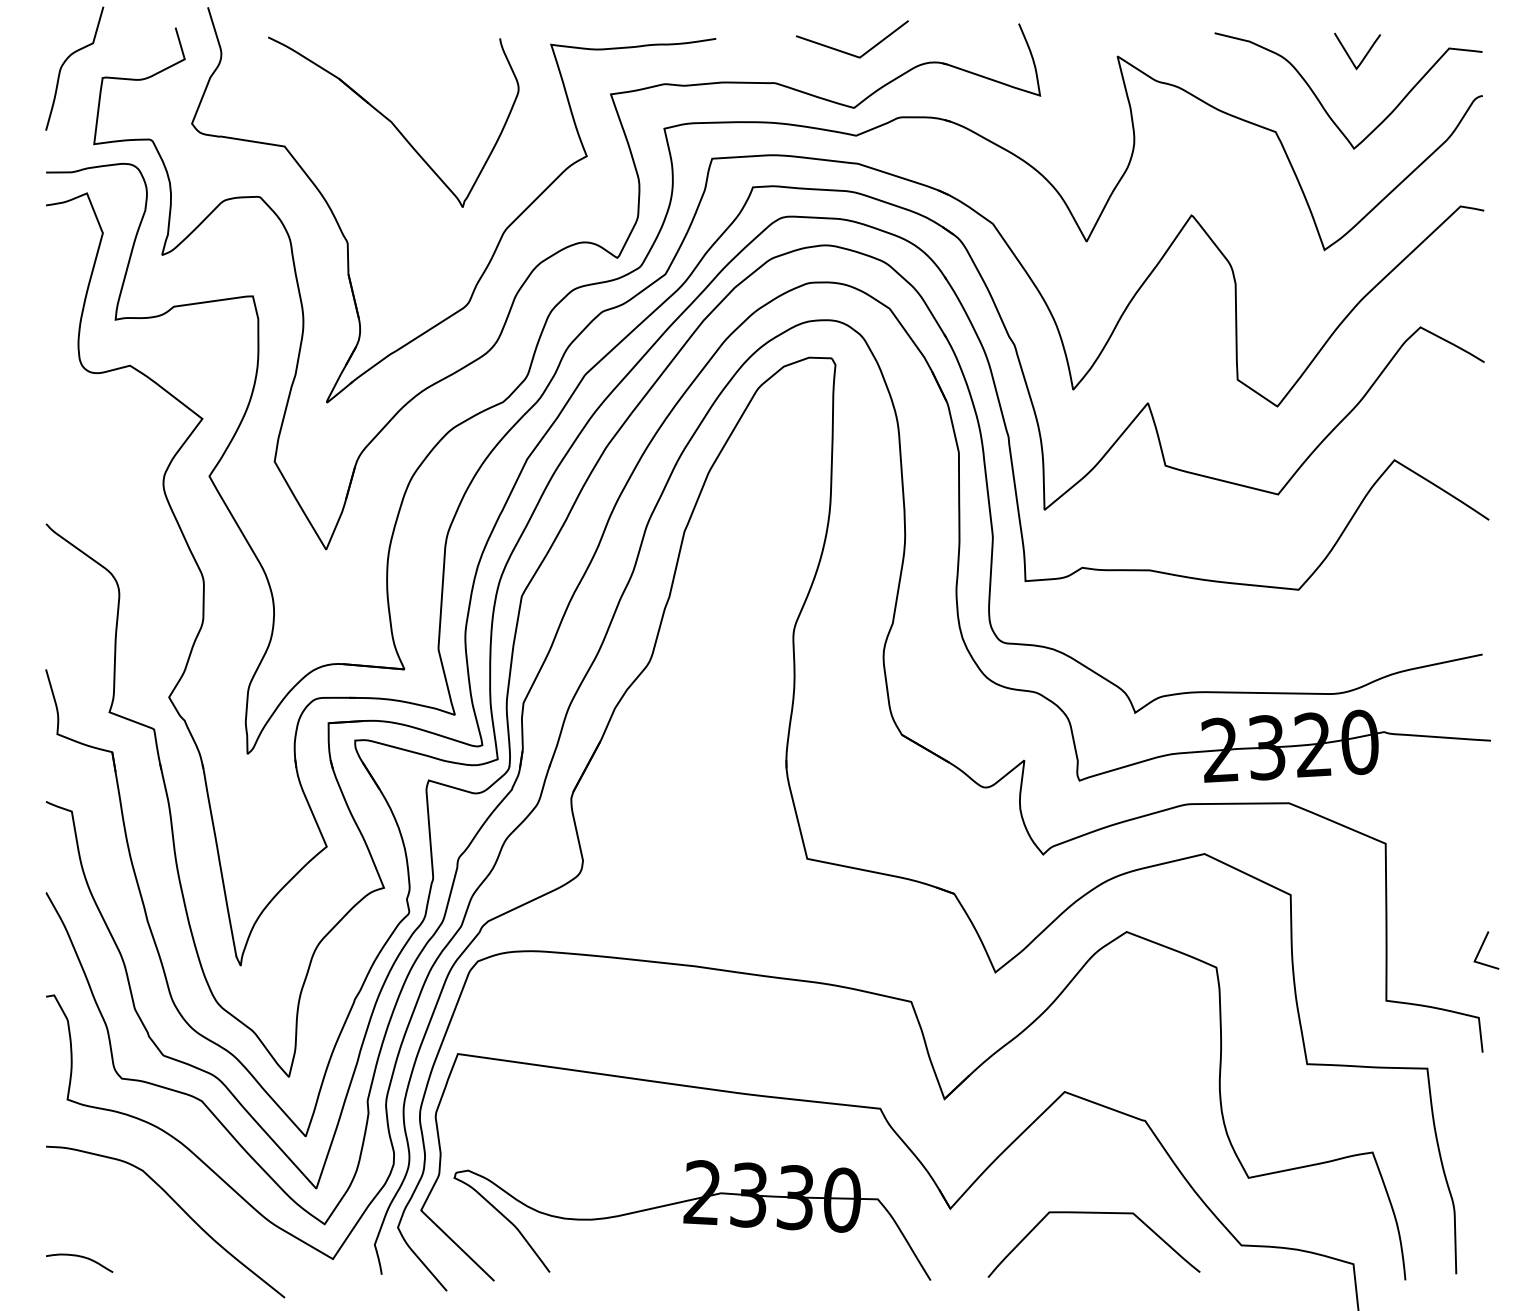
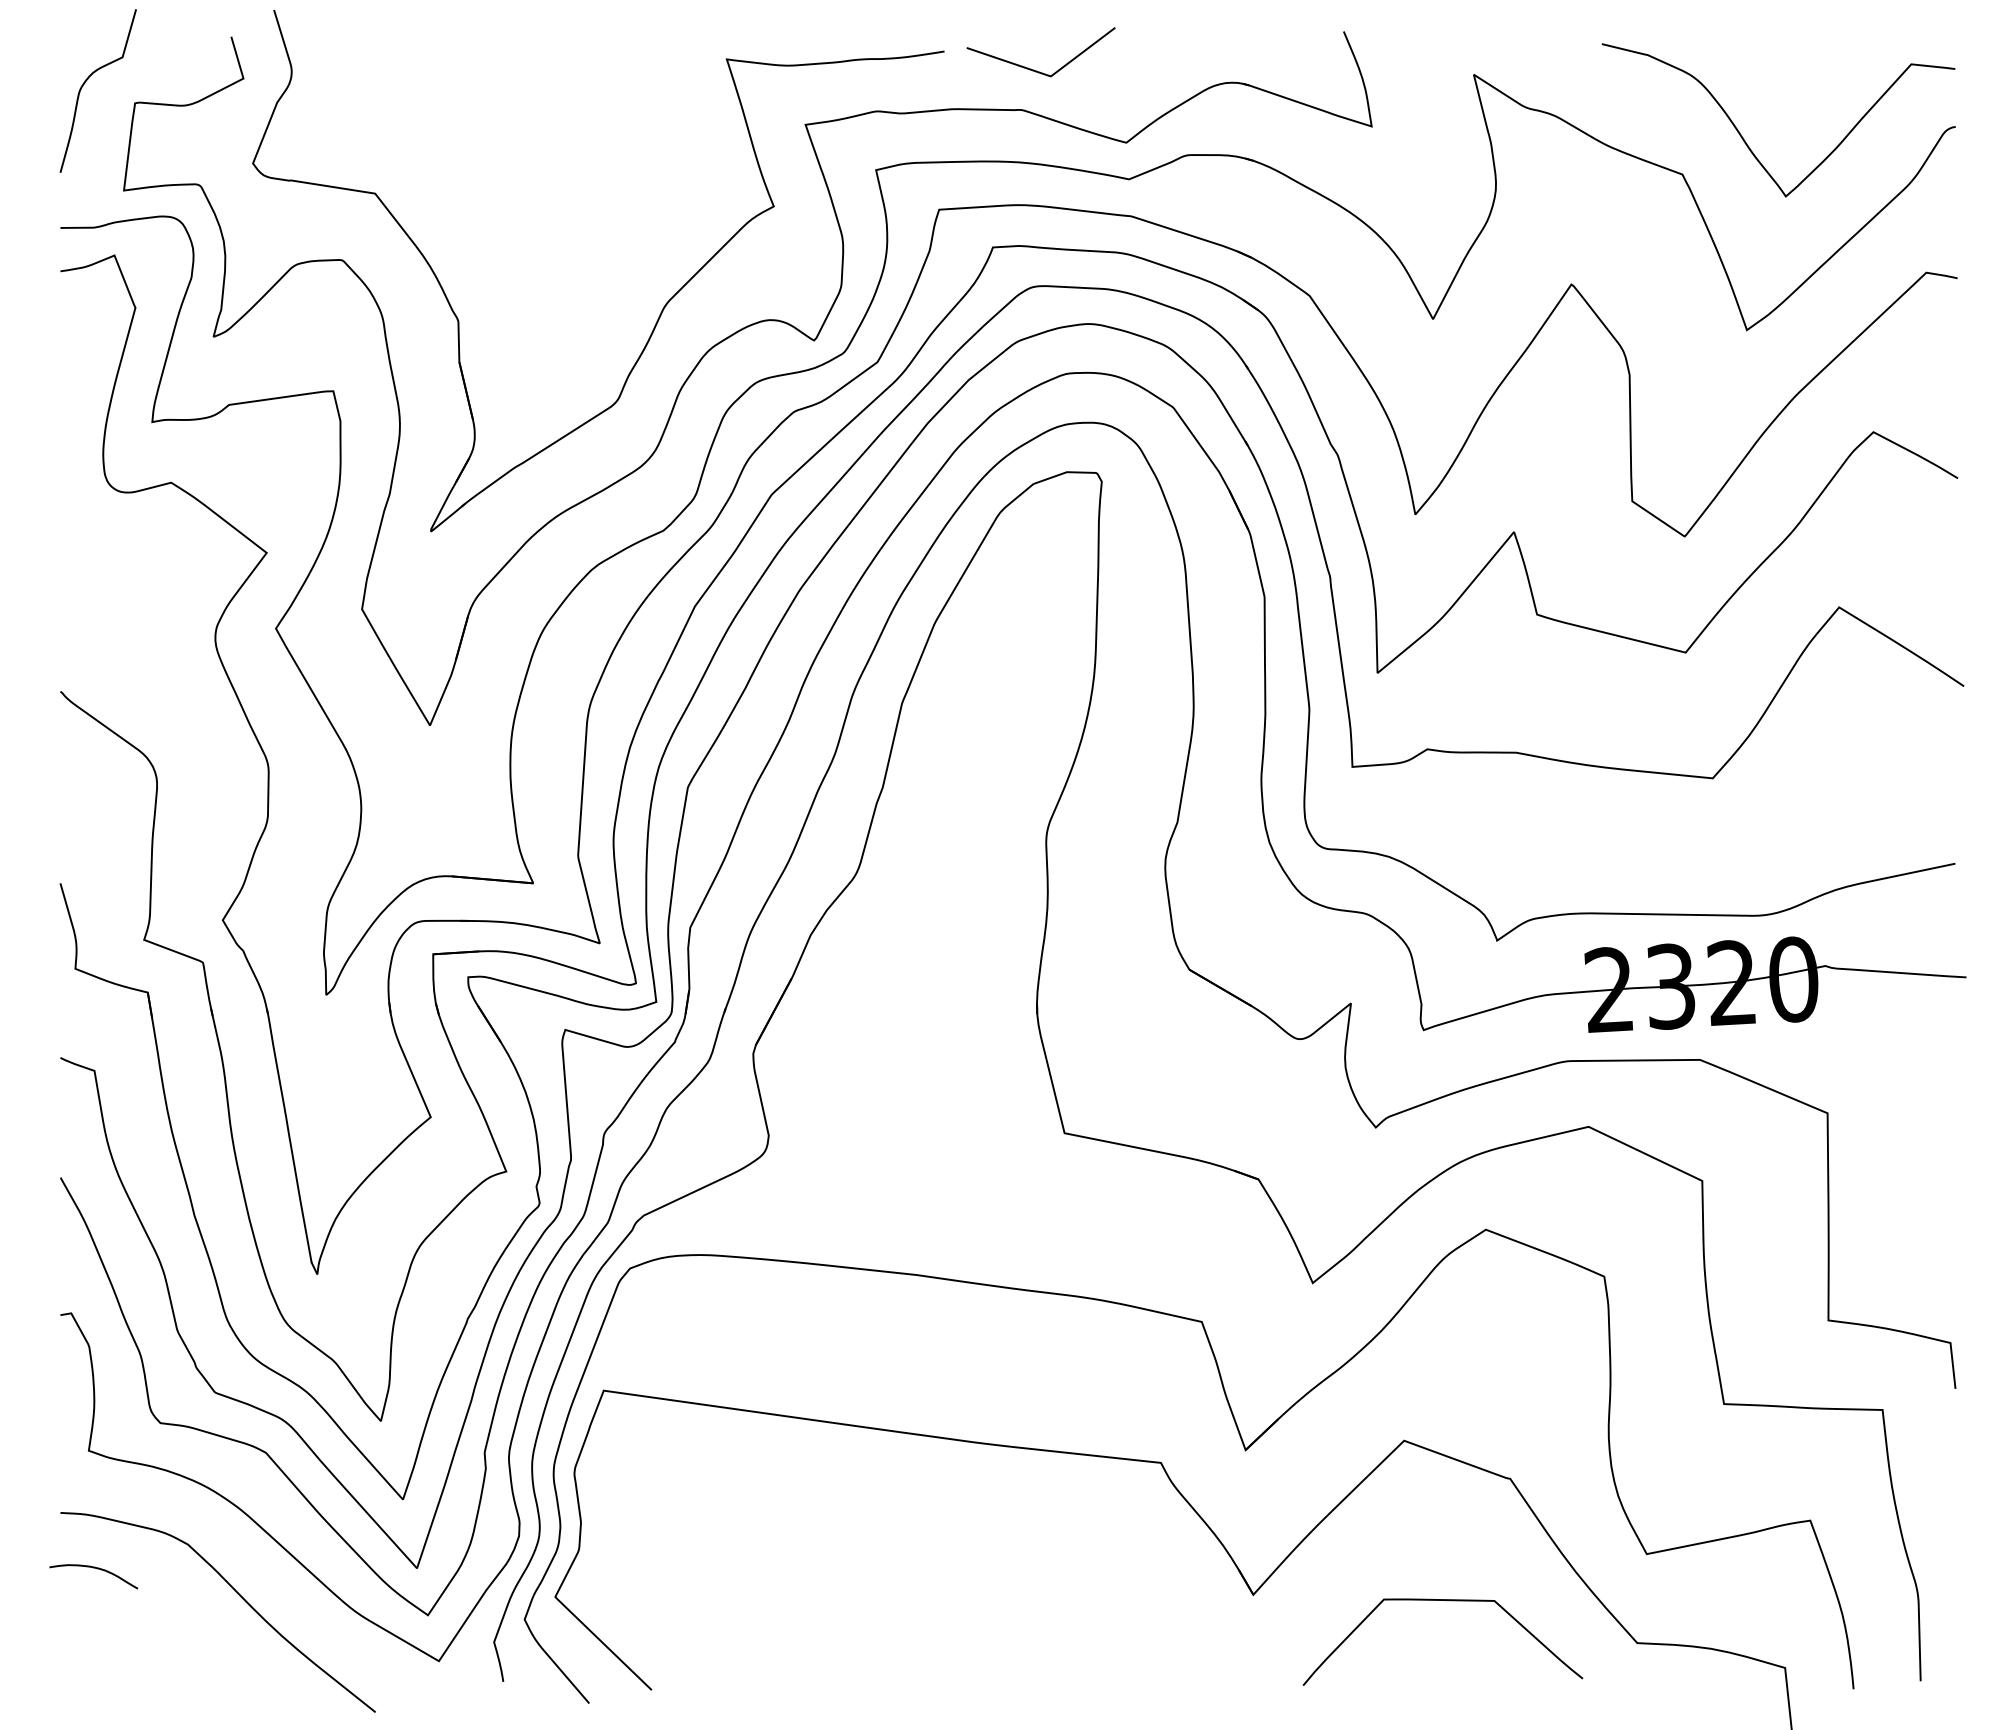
curve: (845, 51) -> (1031, 68), moved
curve: (1364, 56) -> (1799, 74), removed
part: (393, 122) -> (518, 161), removed
line: (1481, 947) -> (1954, 1250), removed
part: (691, 1219) -> (912, 1609), removed
curve: (79, 1257) -> (93, 1568), moved

